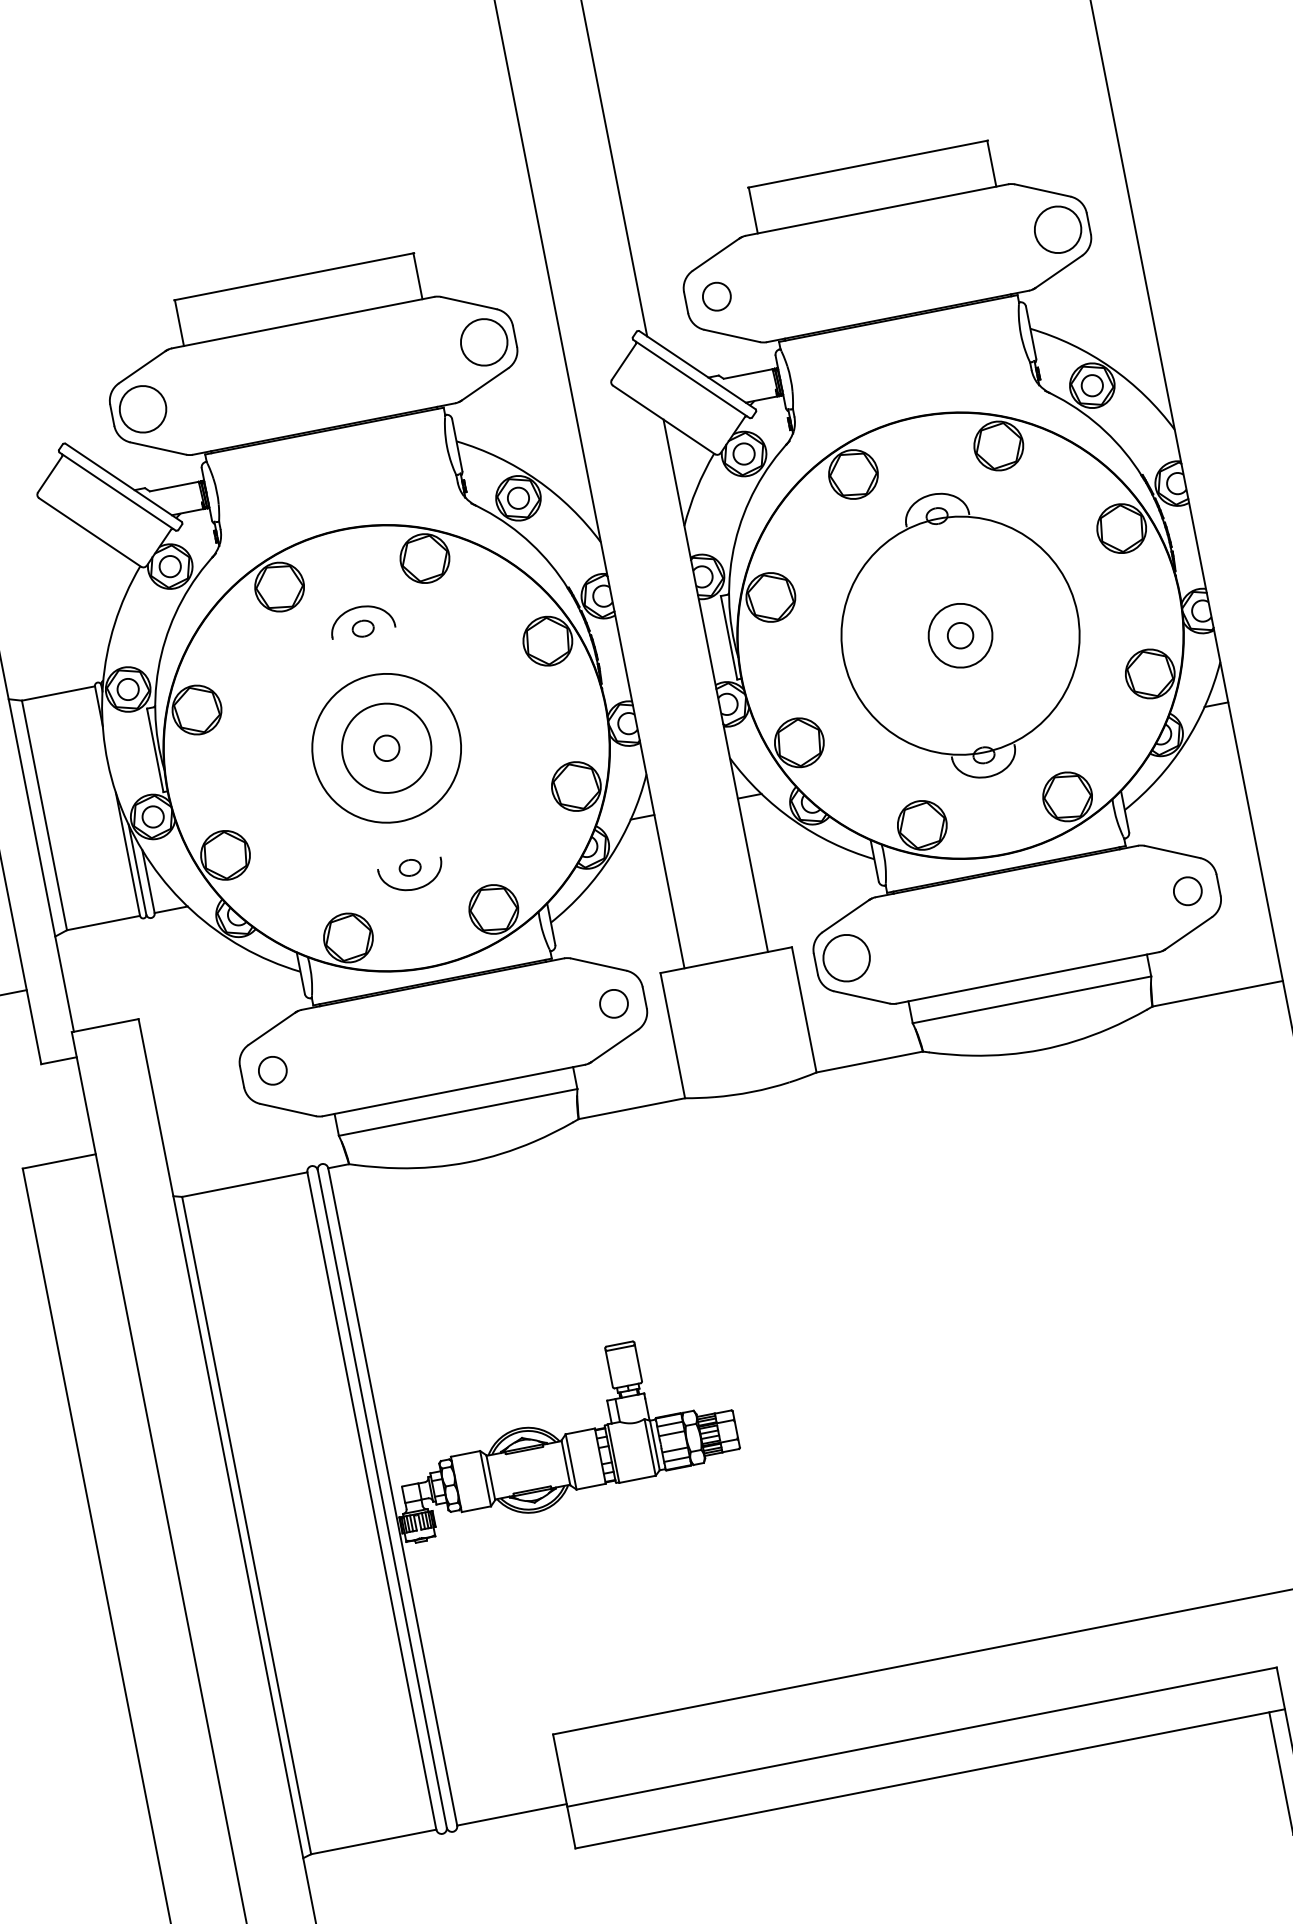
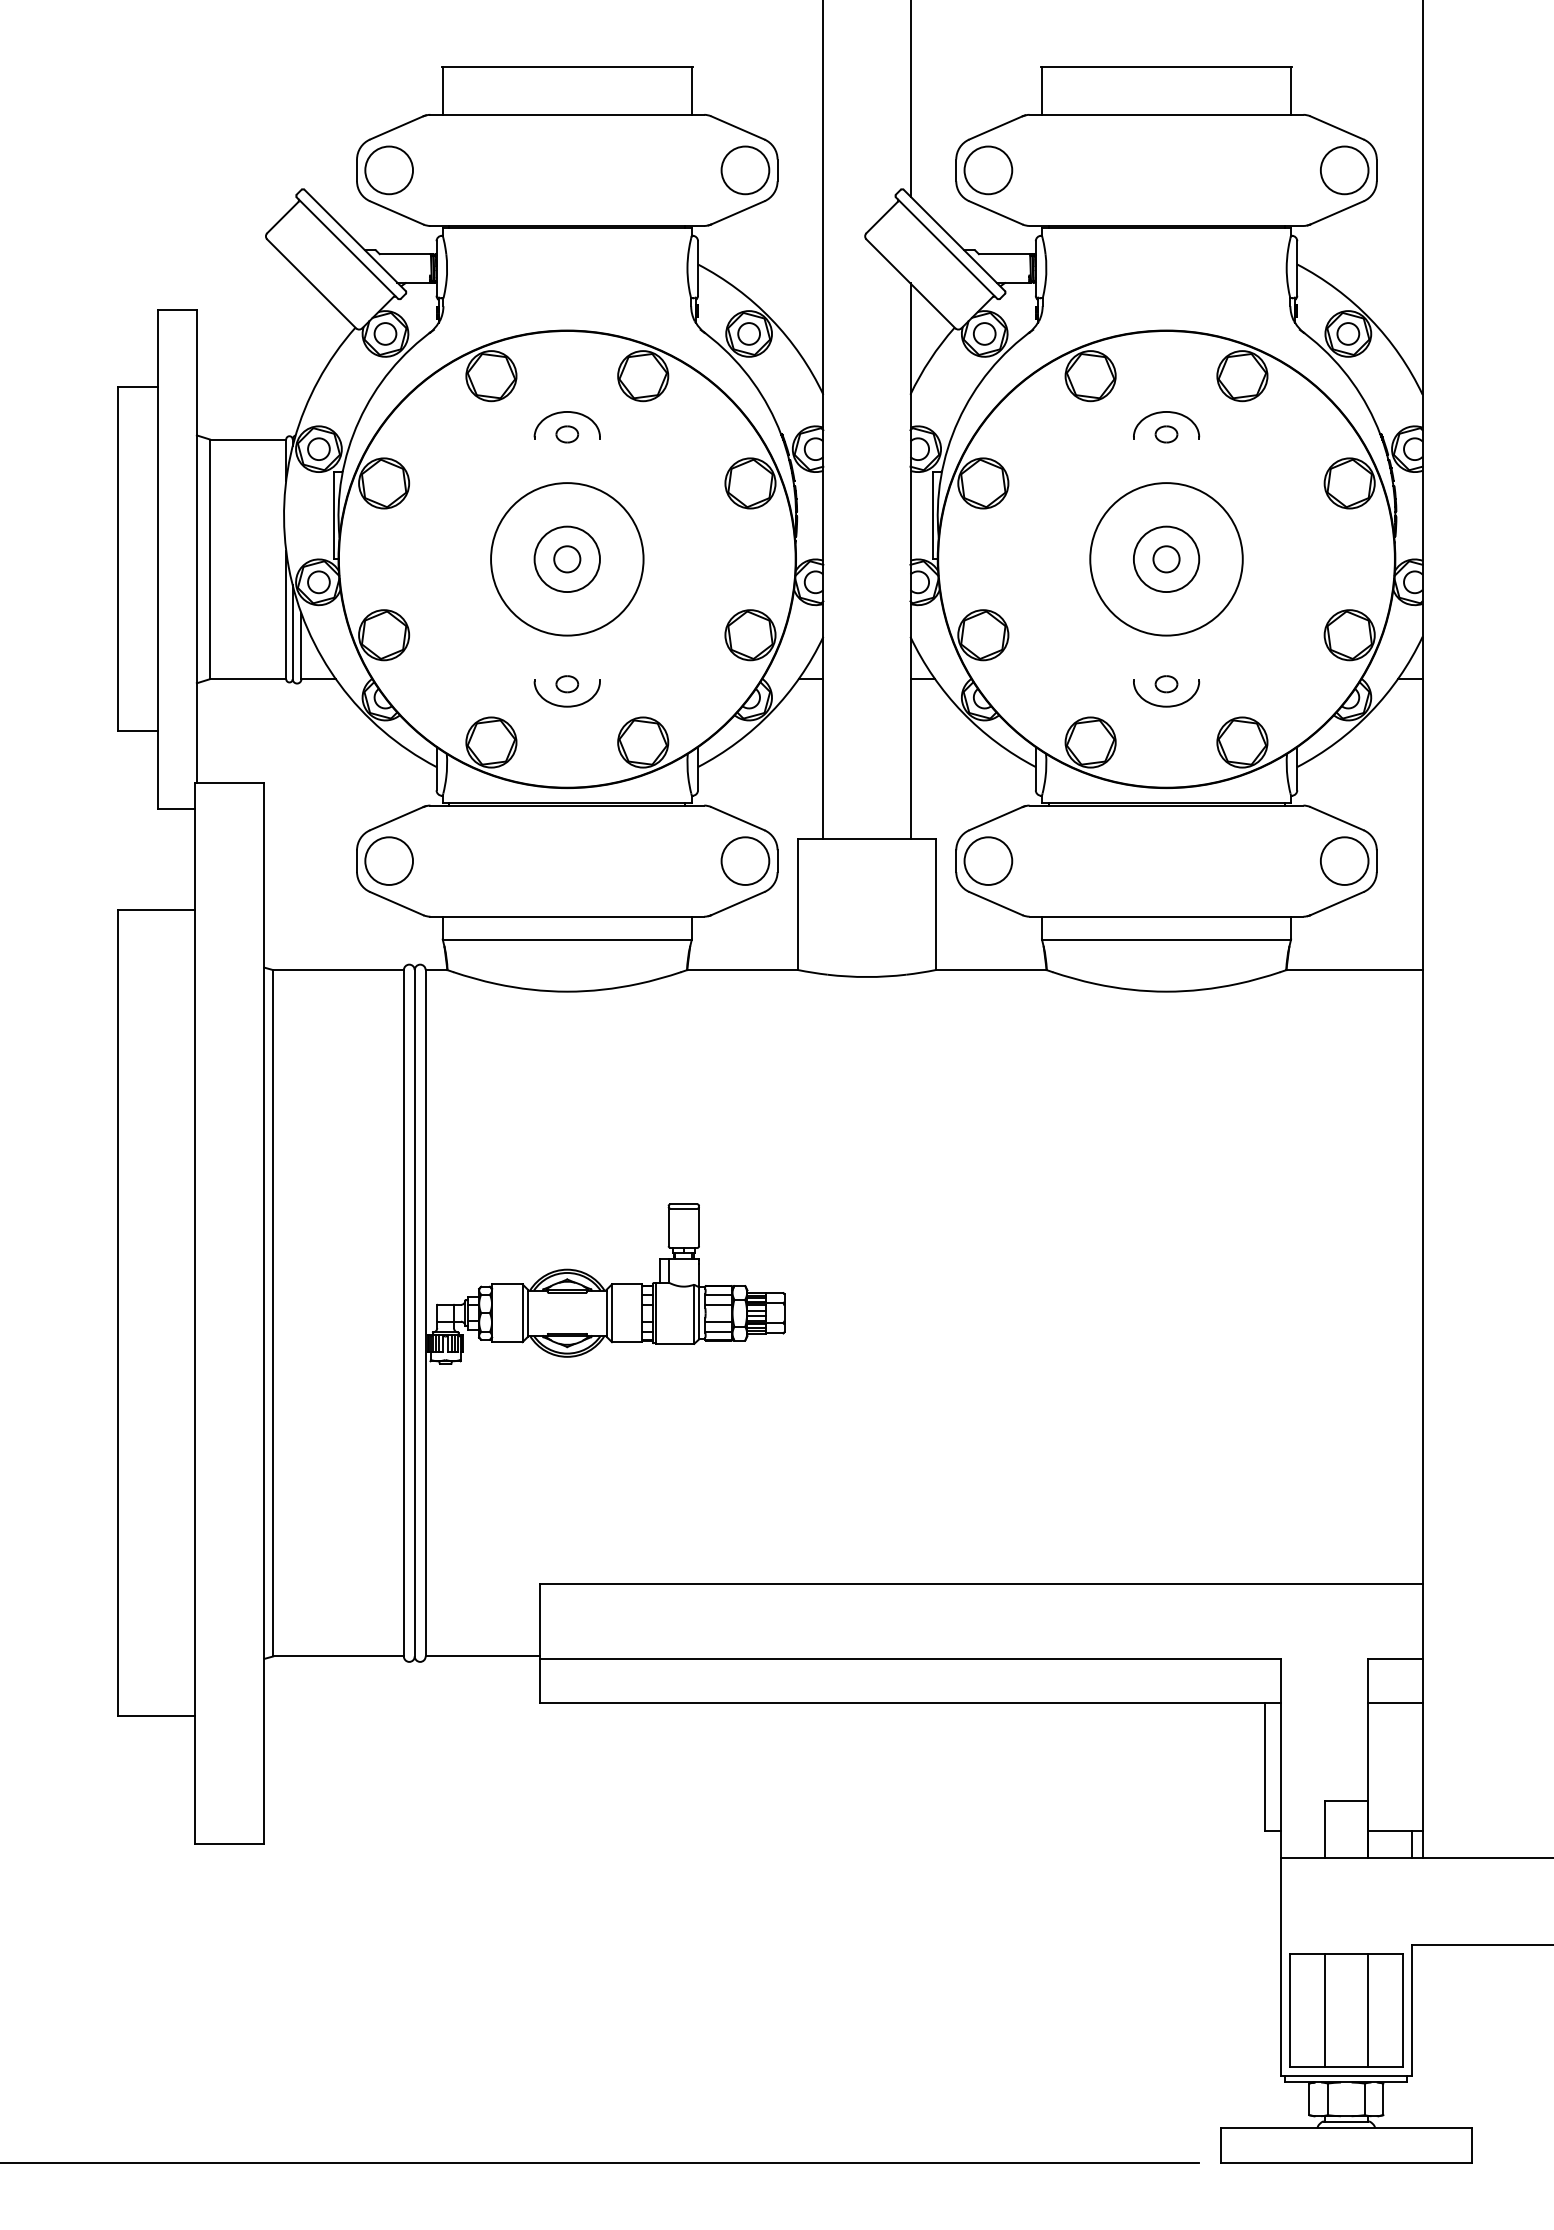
circle: (717, 296) -> (988, 170), size x1.67
circle: (960, 635) -> (1166, 559), size x0.62
circle: (385, 748) -> (566, 559), size x0.71
circle: (1187, 890) -> (1344, 860), size x1.67
circle: (613, 1003) -> (745, 860), size x1.67
circle: (273, 1070) -> (389, 860), size x1.67

